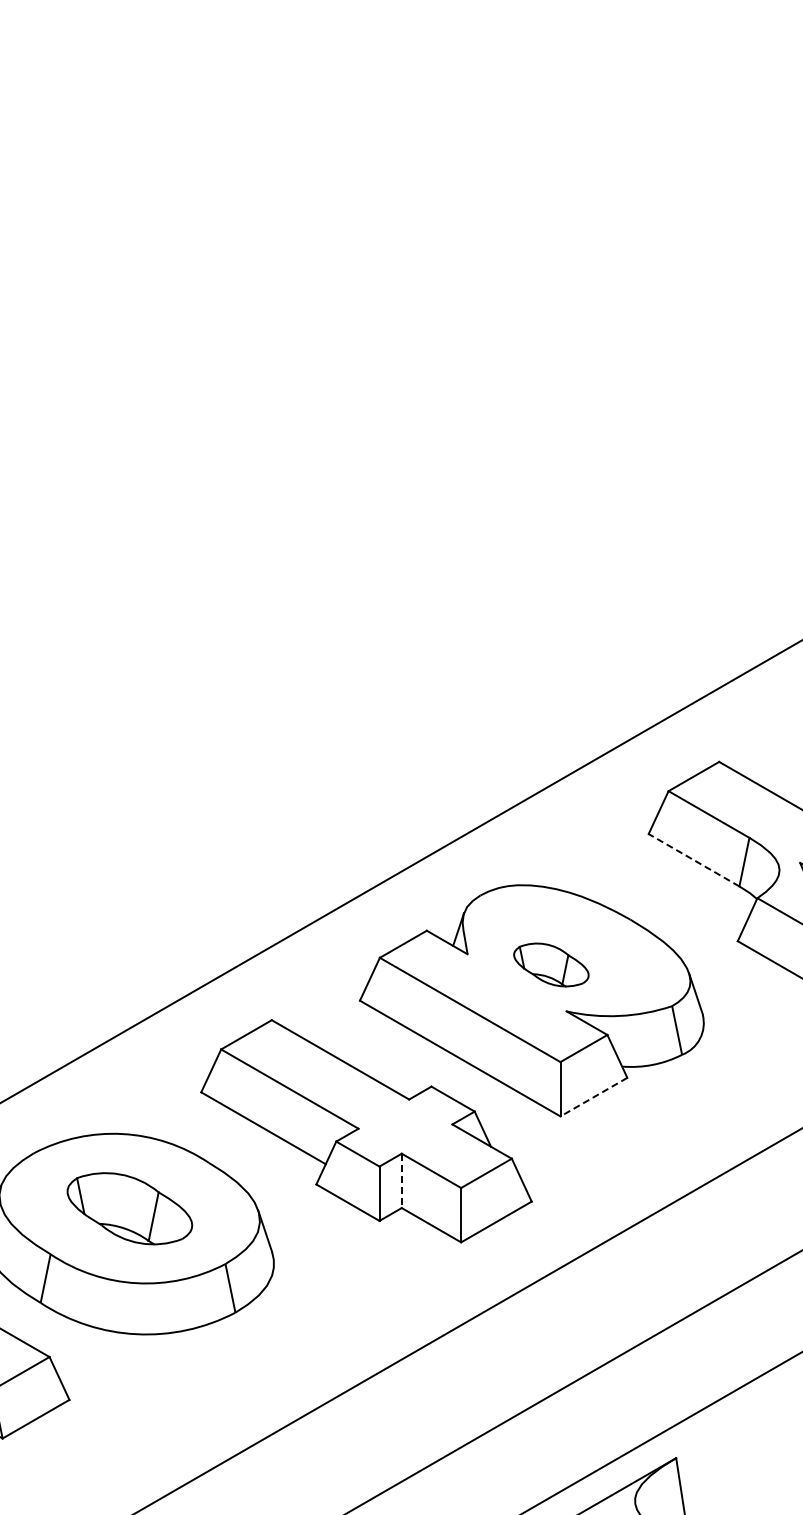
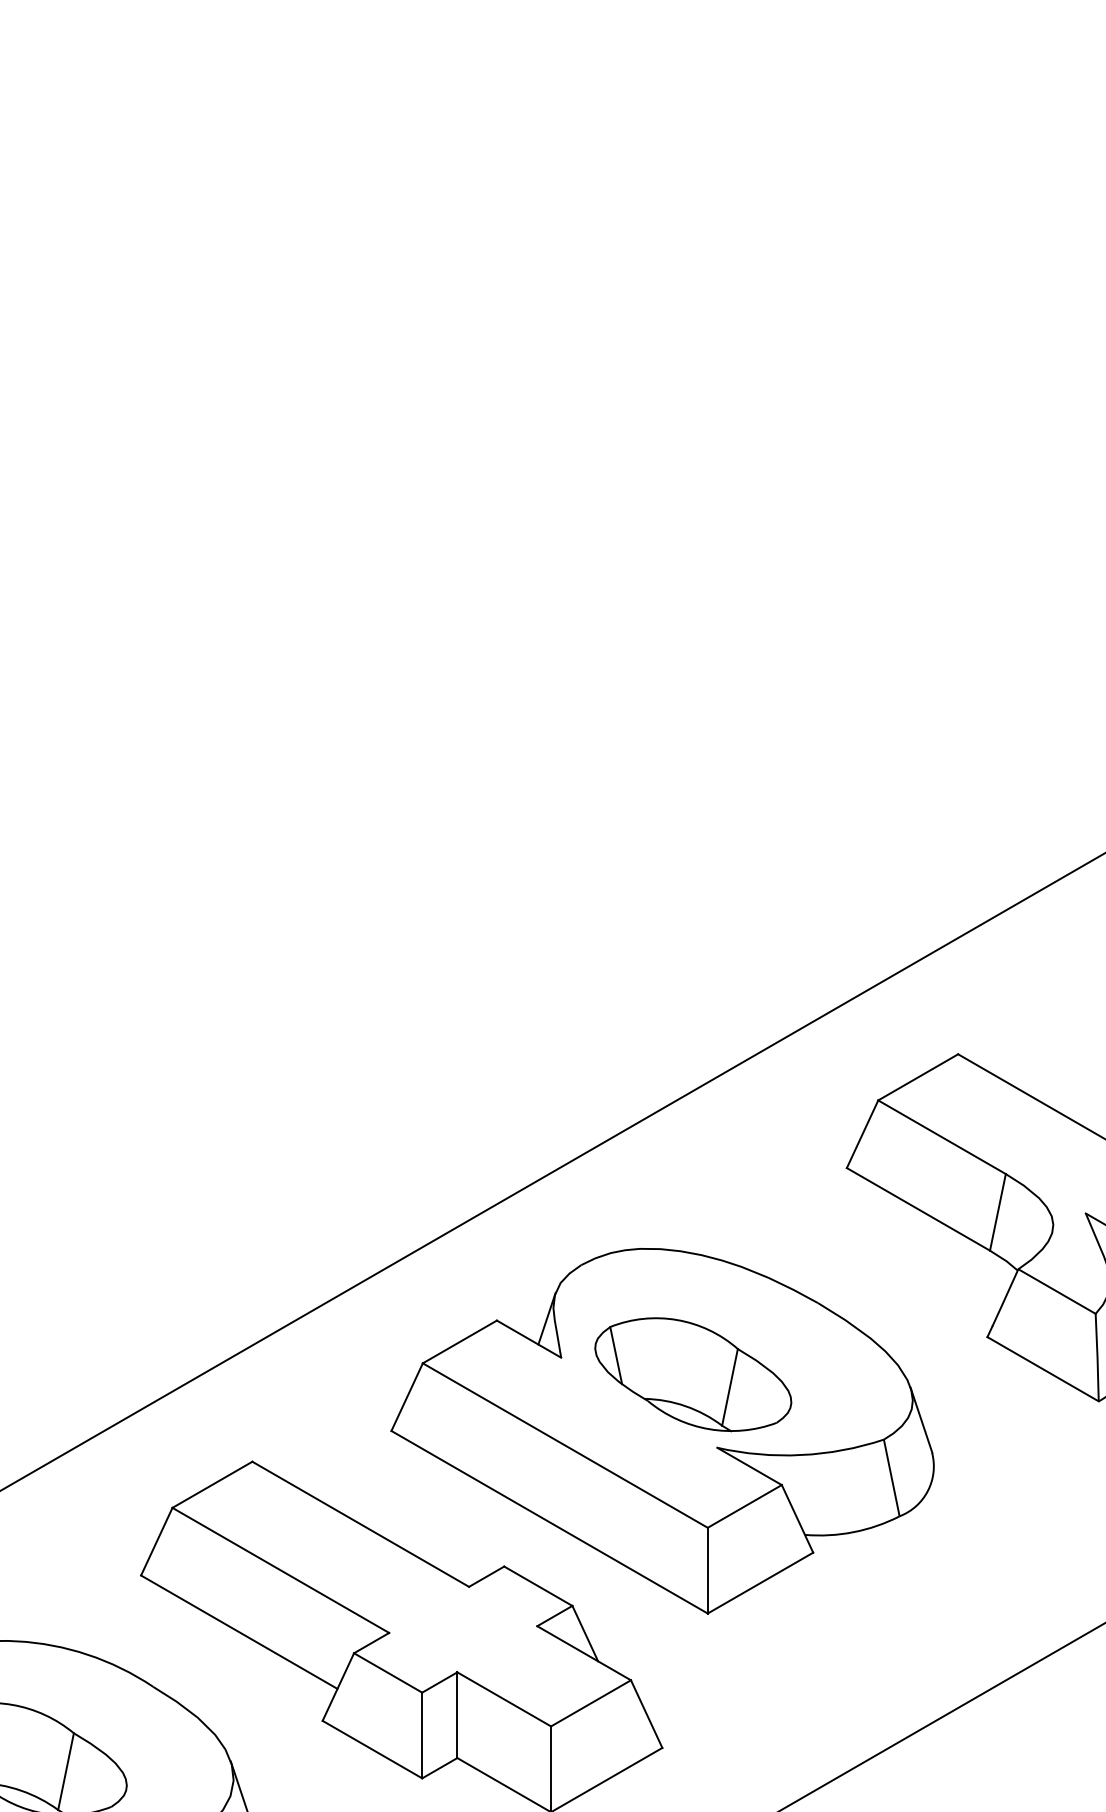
line: (693, 859) -> (917, 1208), dashed -> solid
part: (551, 964) -> (693, 1373), size x1.67
line: (593, 1097) -> (759, 1583), dashed -> solid
line: (401, 1181) -> (456, 1716), dashed -> solid

